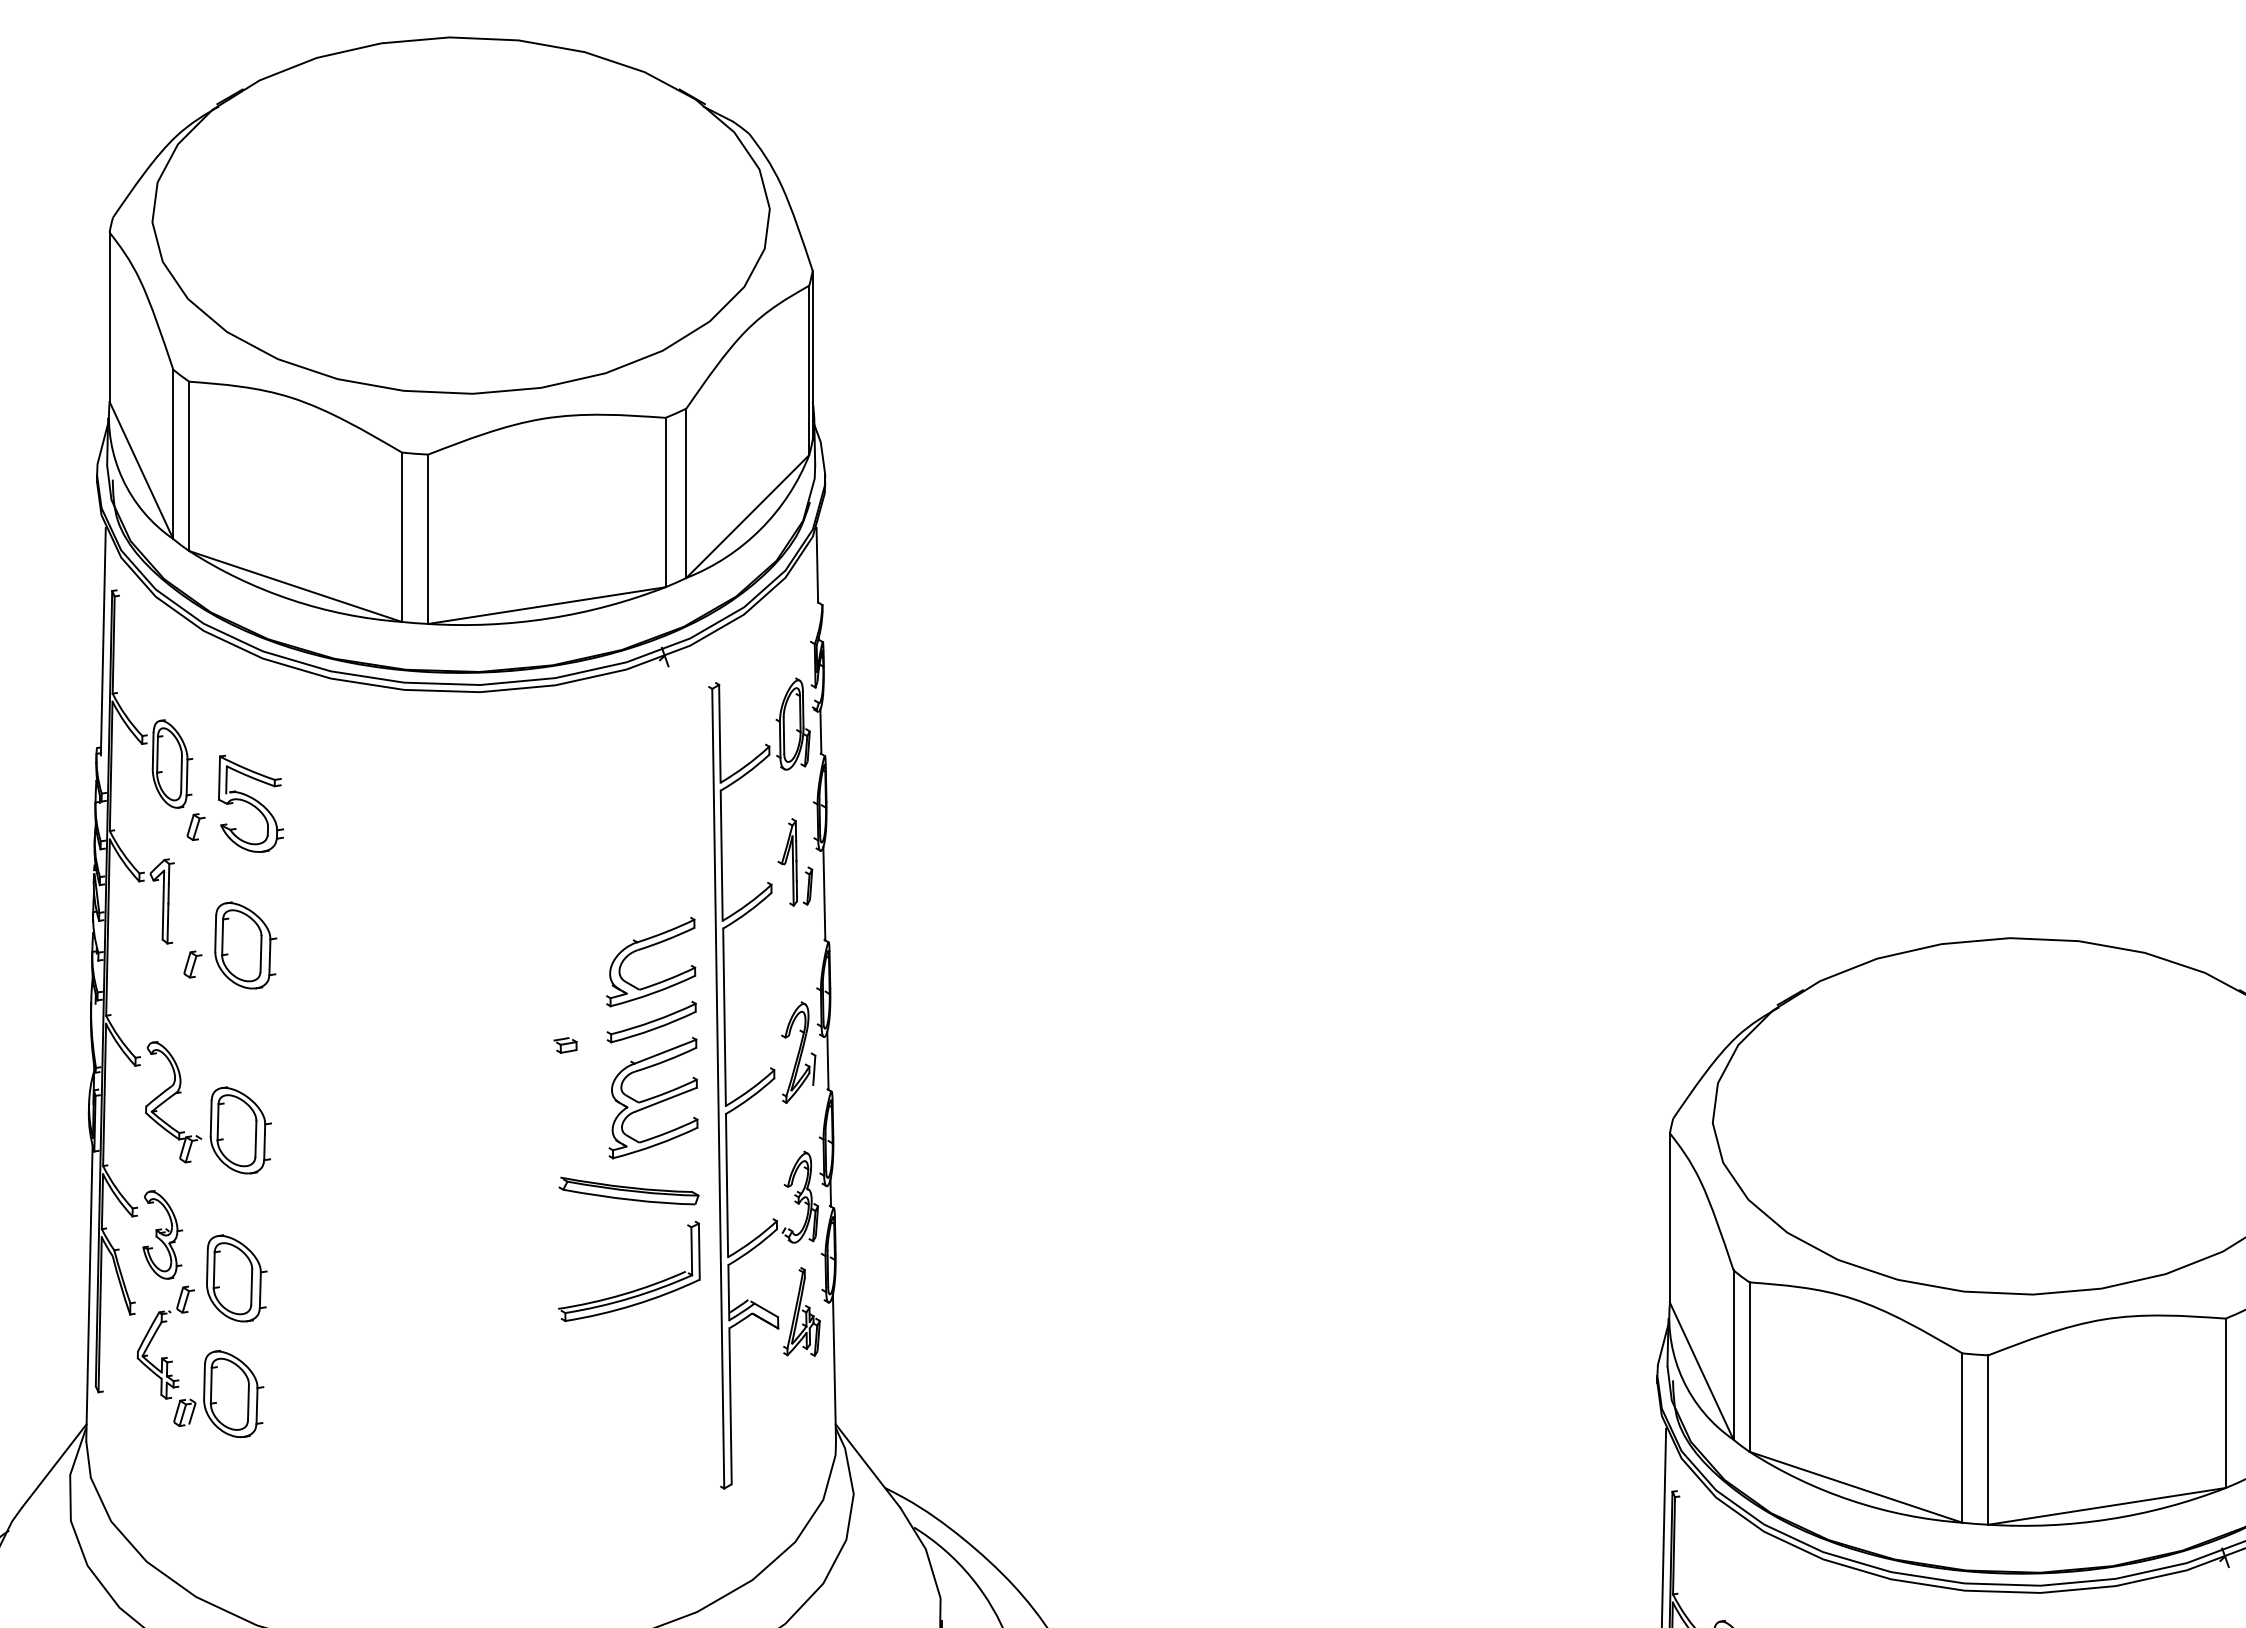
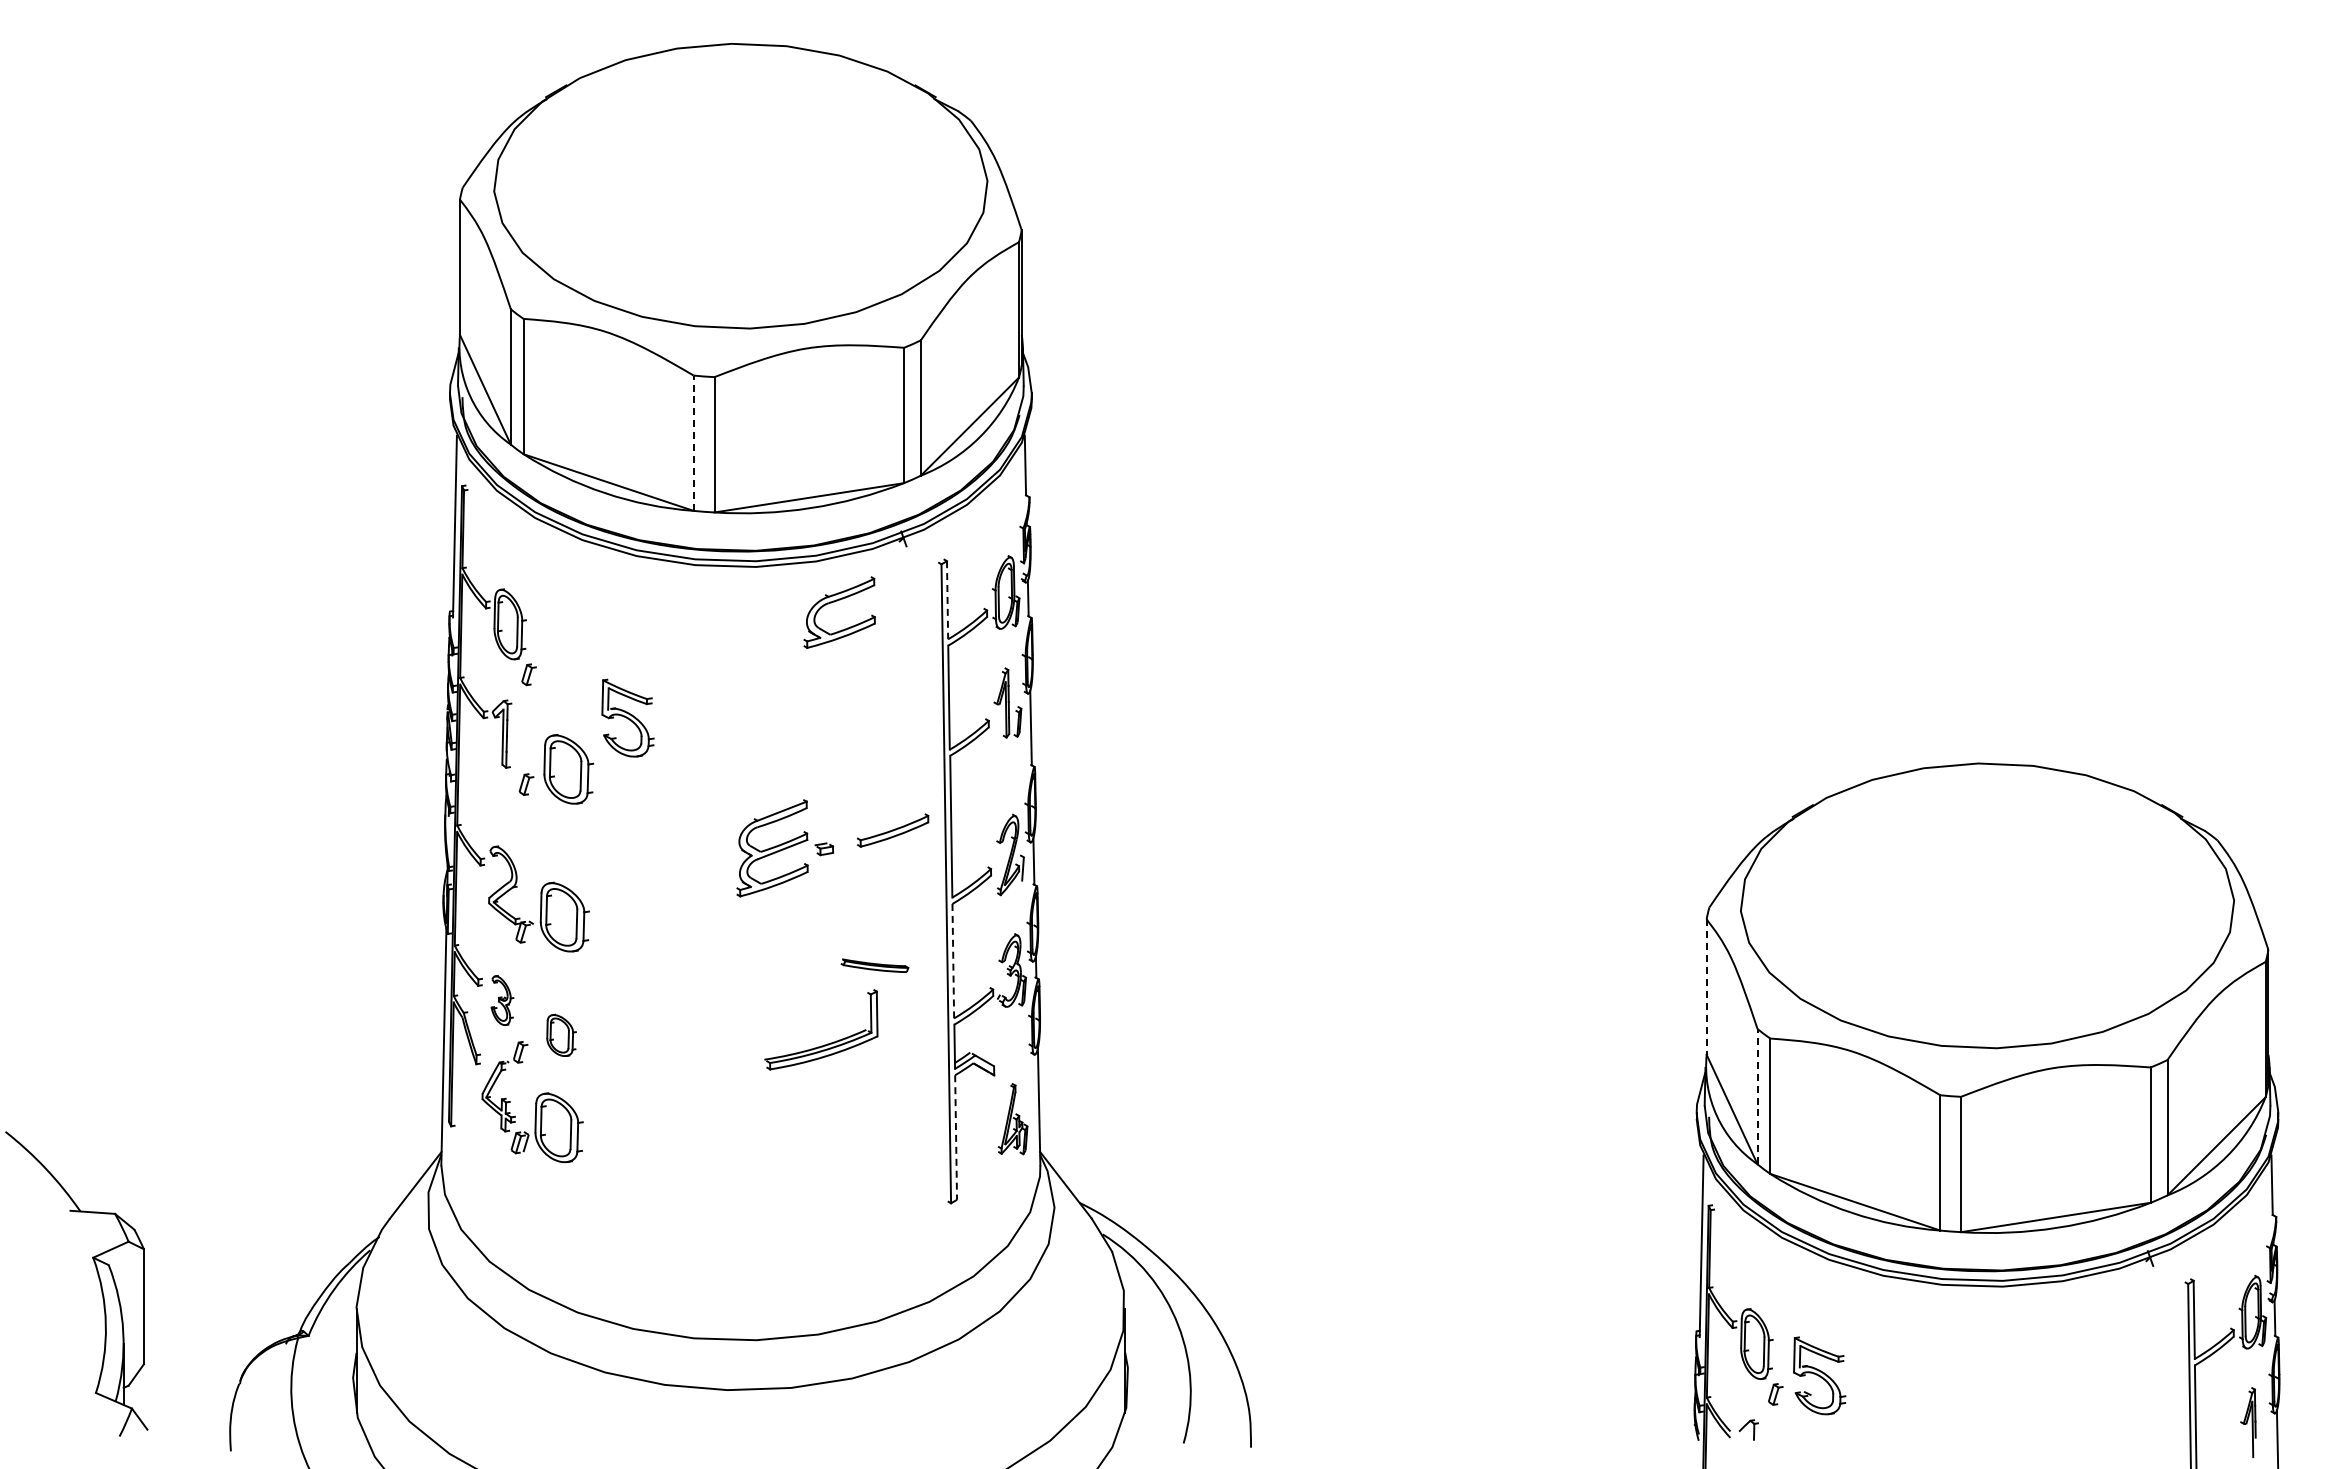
line: (401, 537) -> (693, 443), solid -> dashed
line: (719, 734) -> (947, 600), solid -> dashed
part: (250, 802) -> (627, 717), moved
part: (648, 948) -> (837, 601), moved
part: (653, 1098) -> (772, 848), moved
line: (727, 1185) -> (953, 961), solid -> dashed
part: (628, 1190) -> (874, 965), size x0.6
line: (1669, 1218) -> (1706, 987), solid -> dashed
part: (162, 1234) -> (502, 1000), size x0.7
part: (236, 1278) -> (561, 1035), size x0.6
part: (637, 1288) -> (827, 1043), moved
part: (801, 1312) -> (1012, 1119), moved
line: (1733, 1354) -> (1757, 1096), solid -> dashed
line: (731, 1407) -> (956, 1138), solid -> dashed

